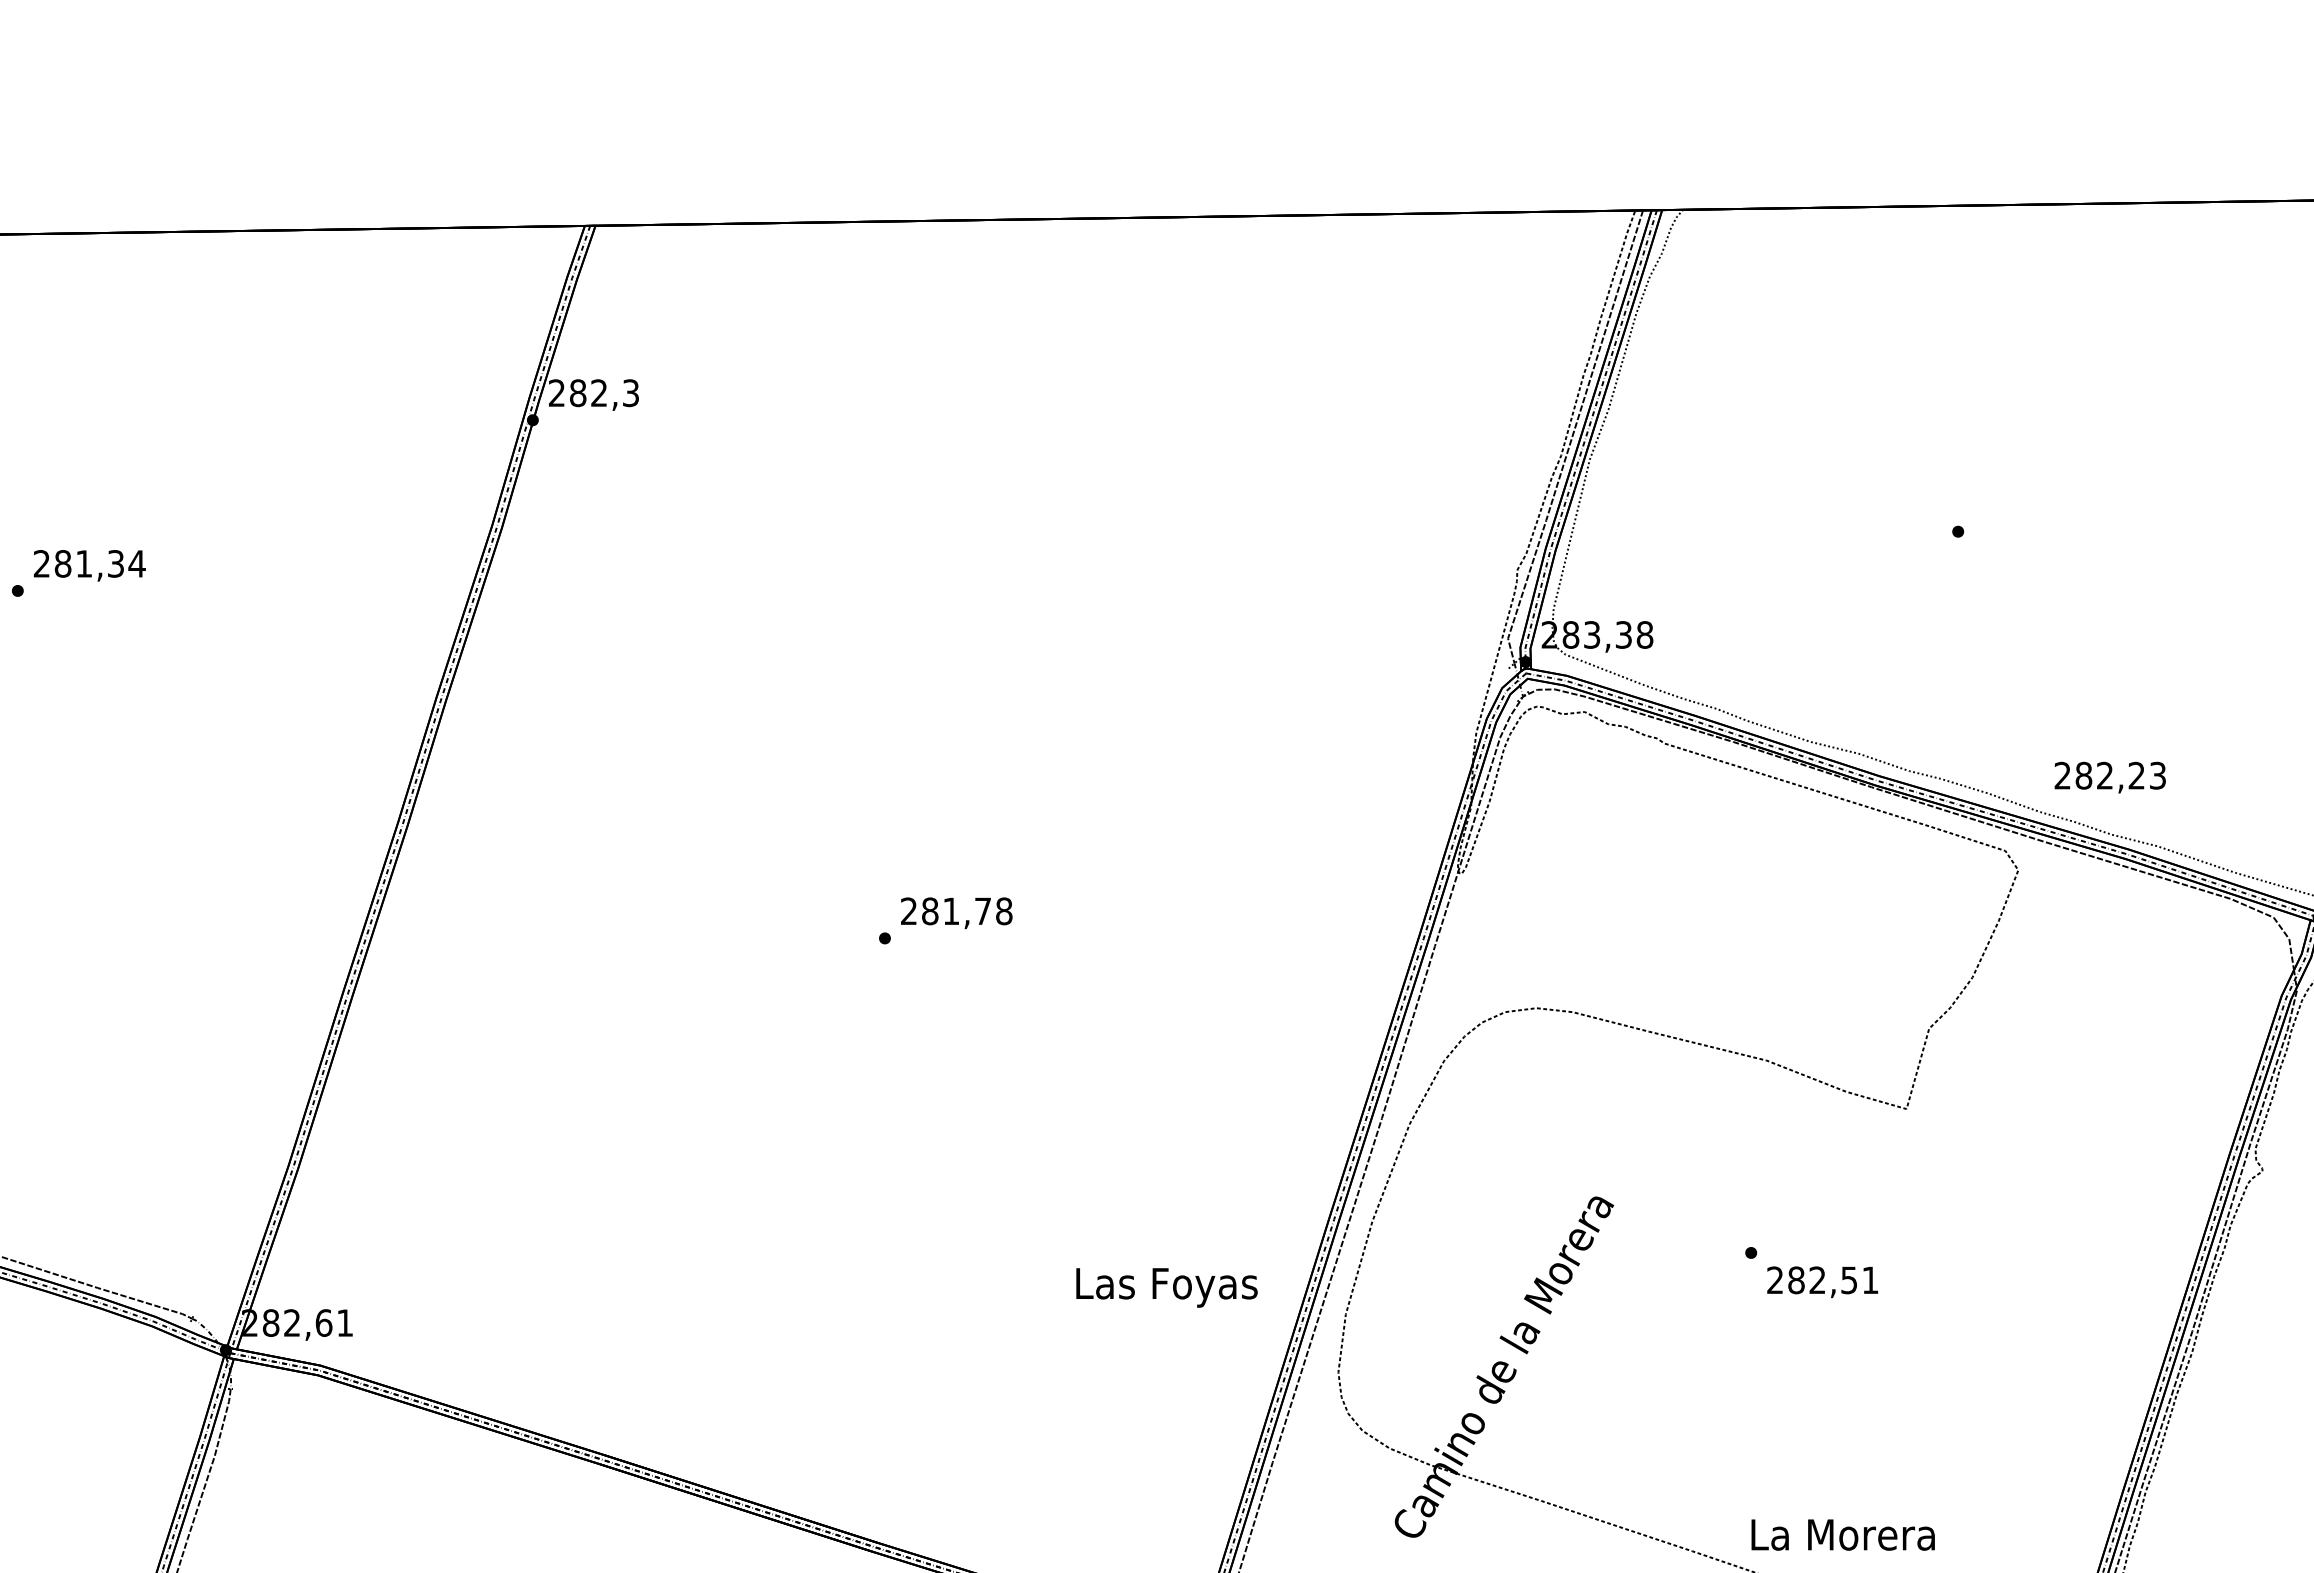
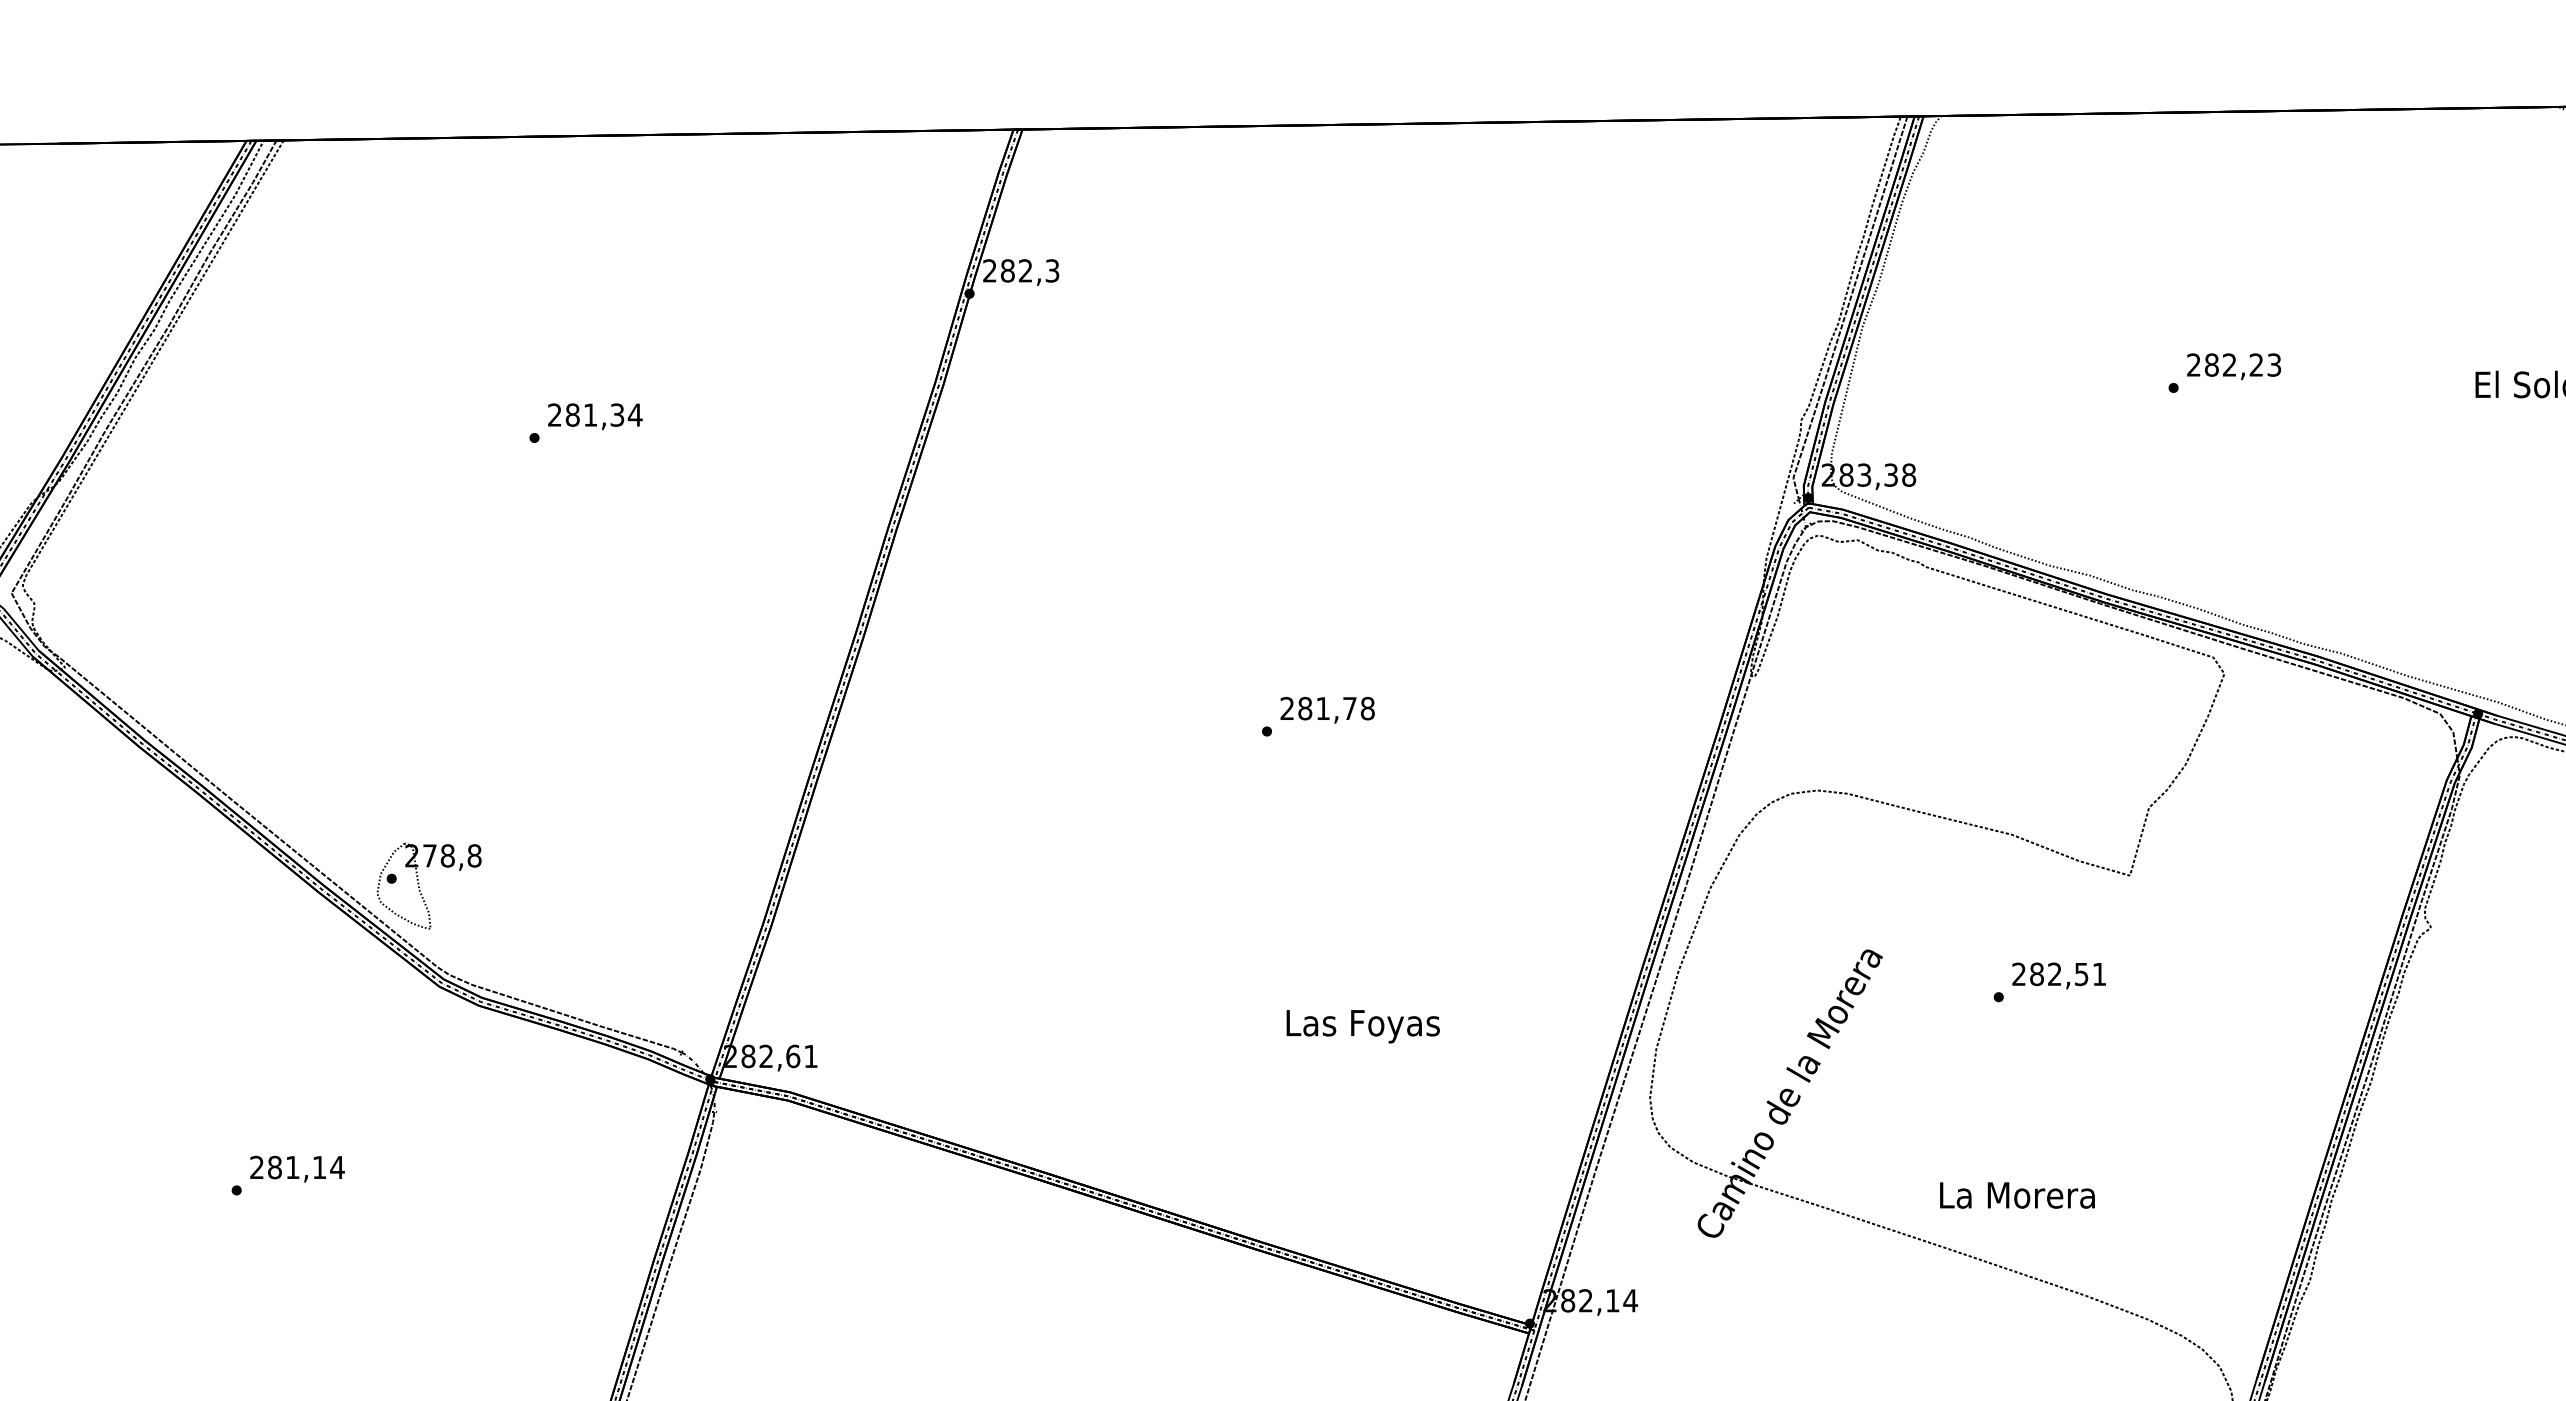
text: (2110, 777) -> (2234, 366), moved
text: (1821, 1281) -> (2058, 975), moved
text: (1166, 1287) -> (1362, 1026), moved
text: (1843, 1535) -> (2017, 1195), moved

